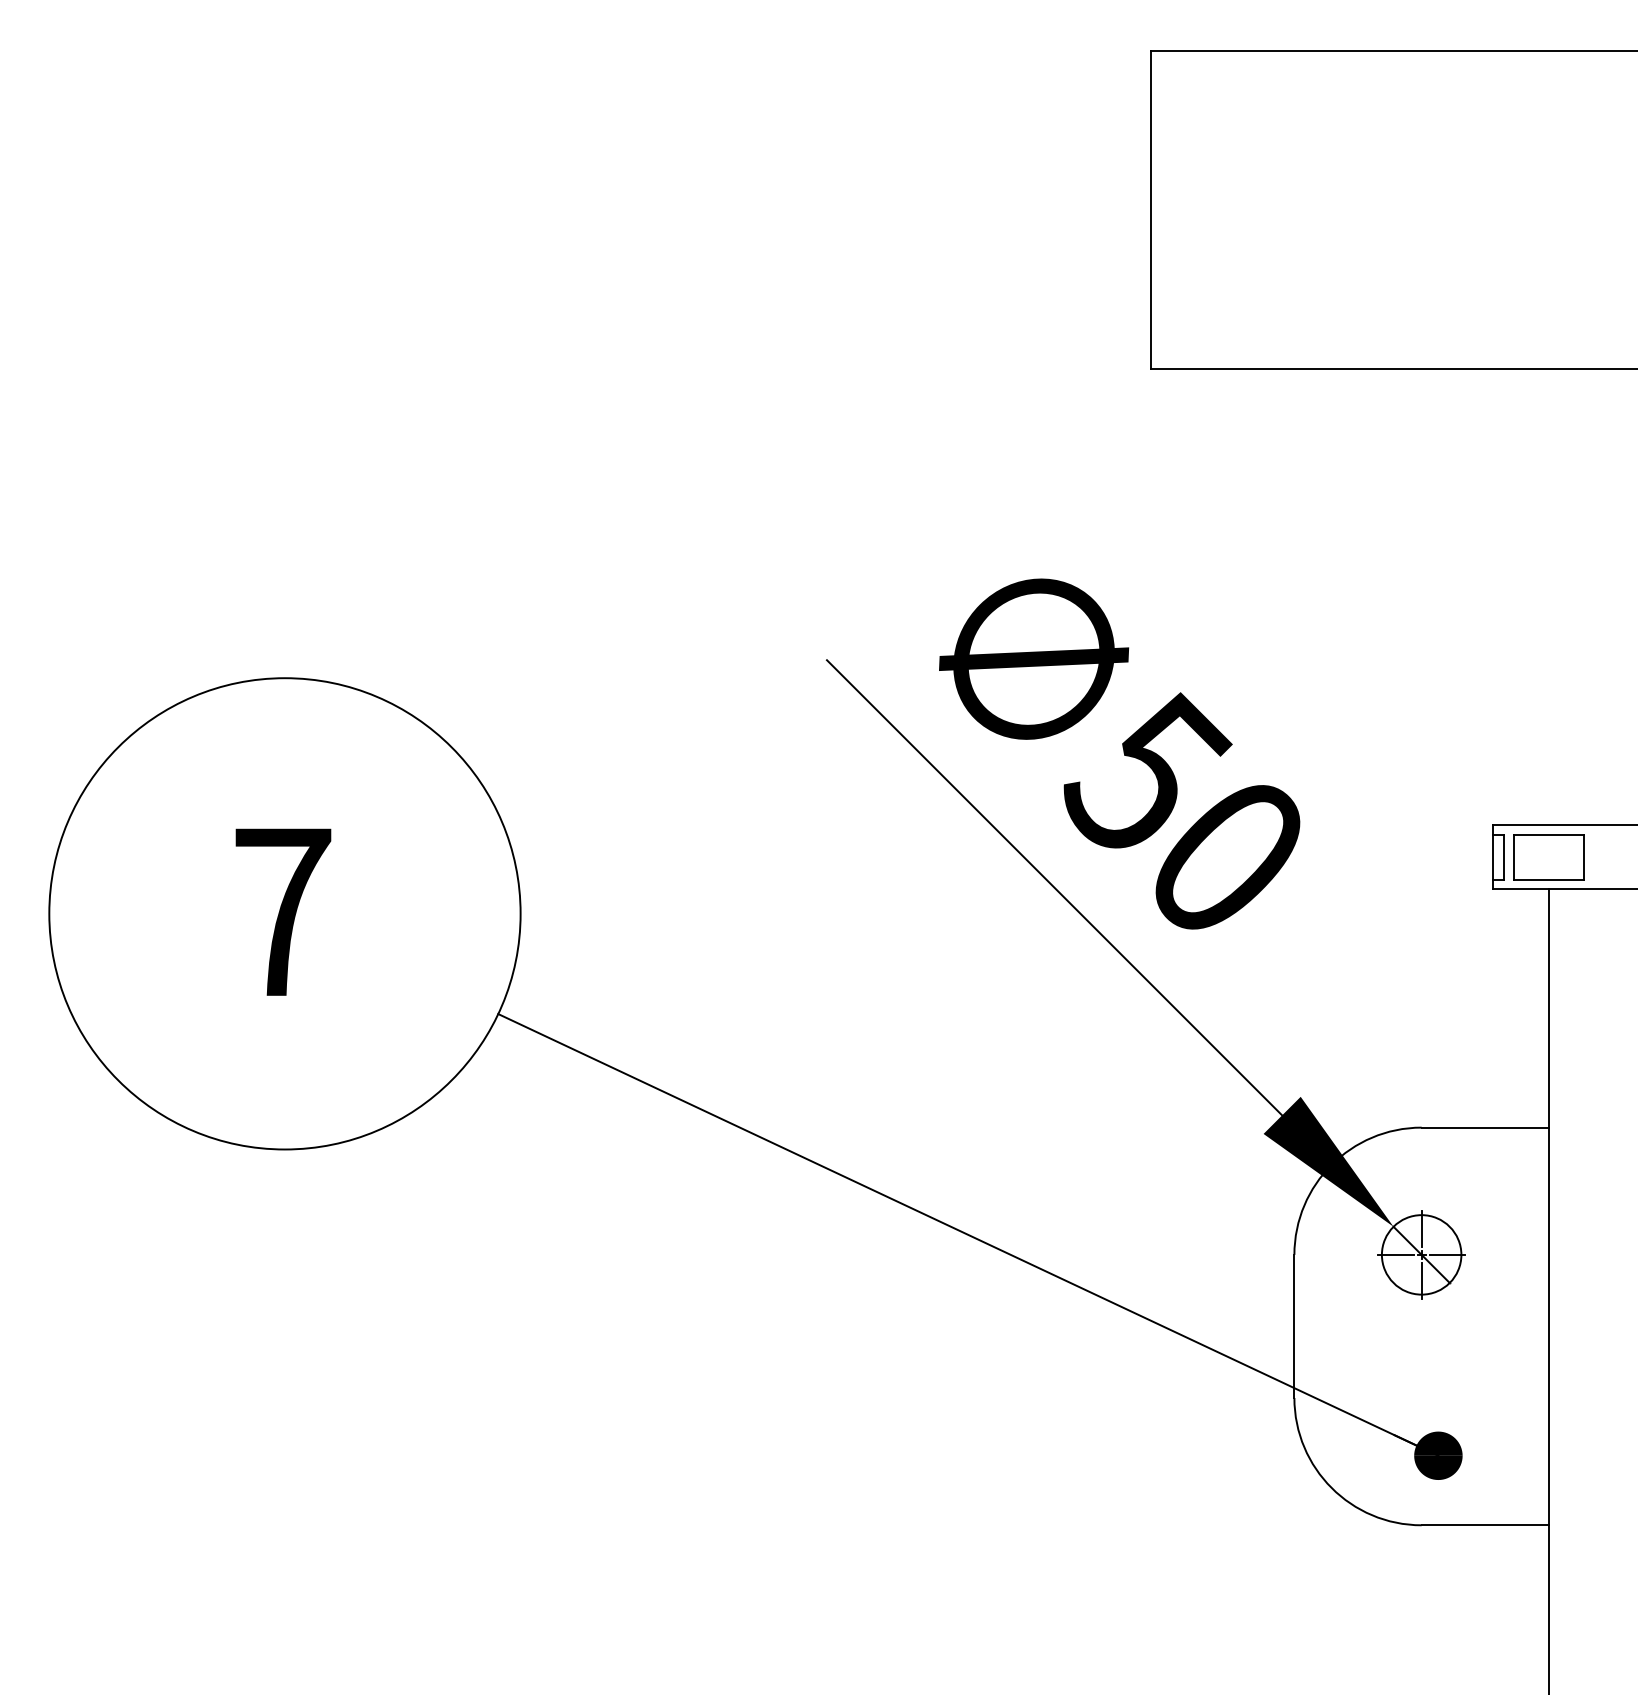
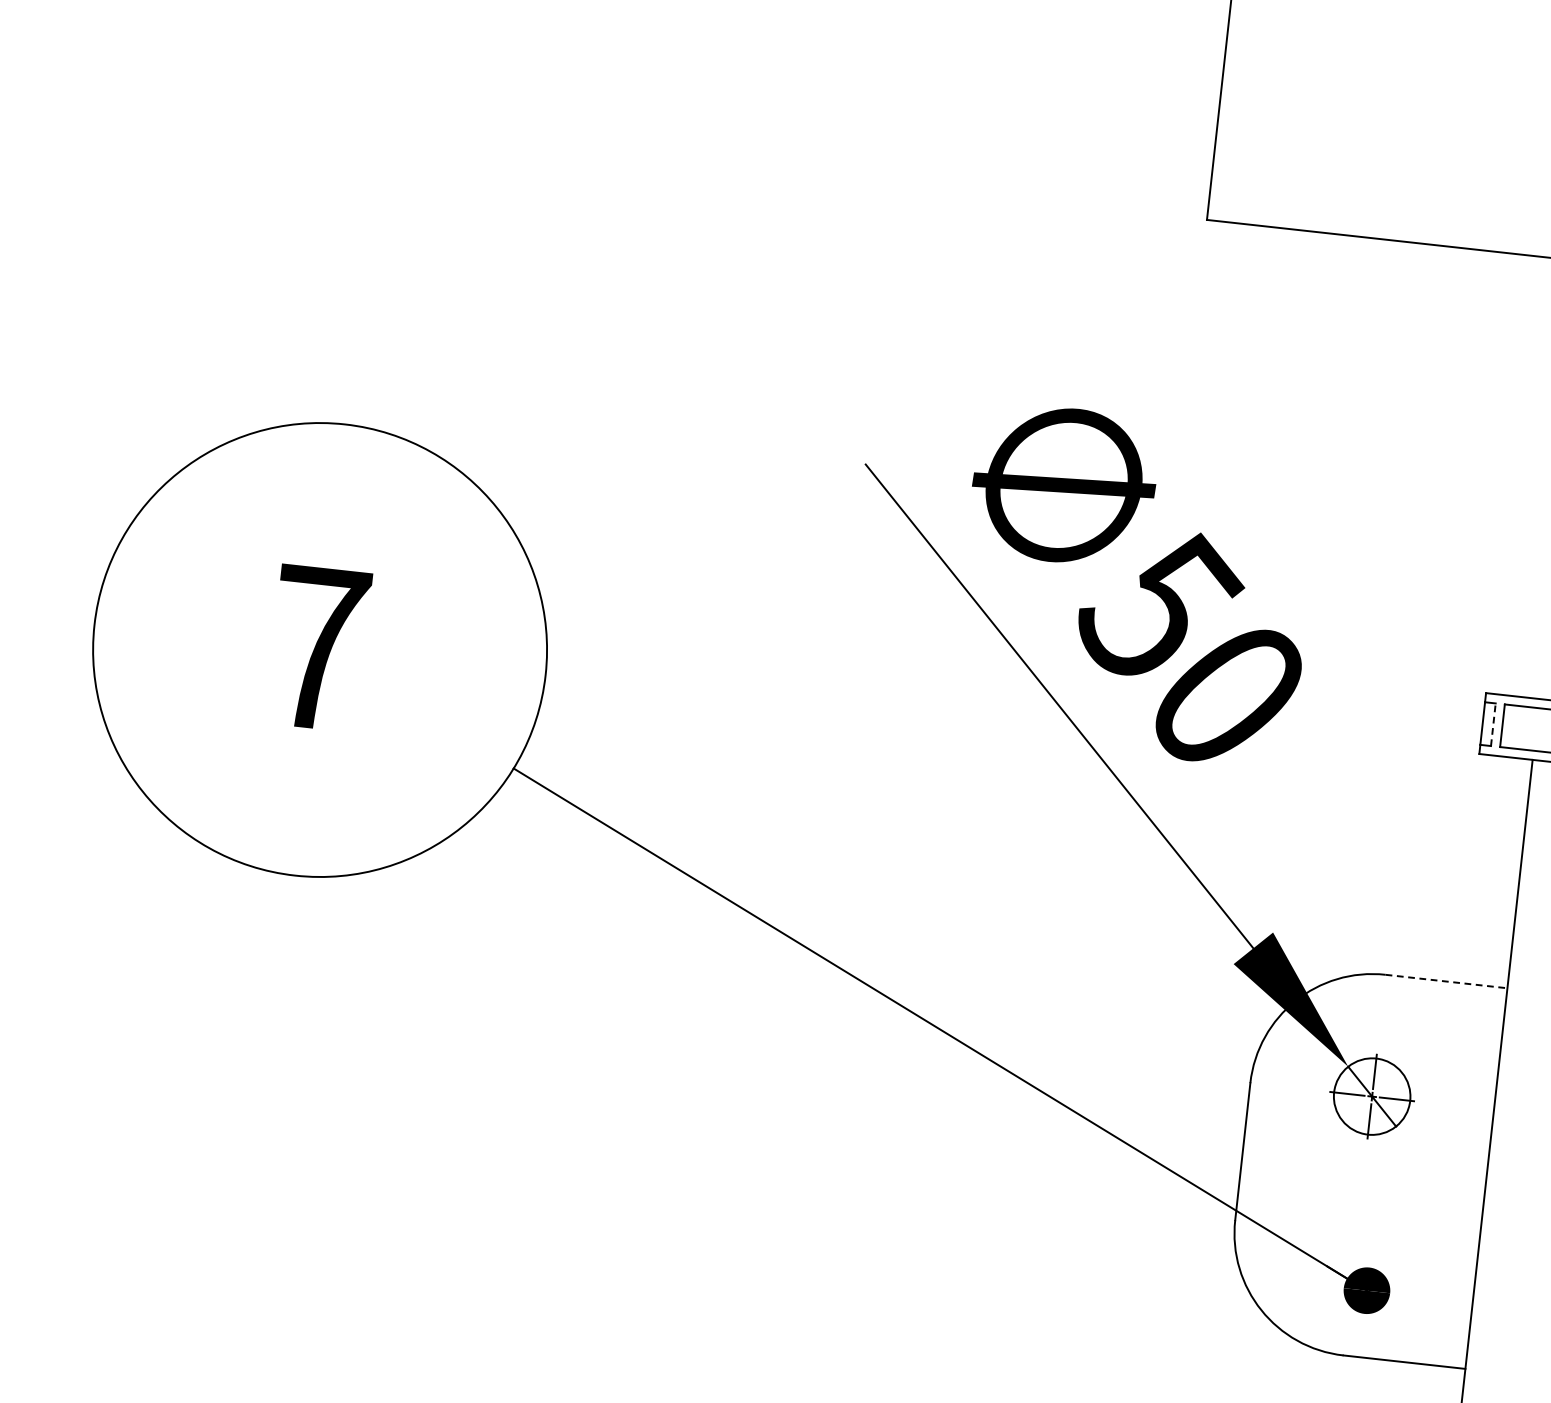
line: (1504, 856) -> (1493, 724), solid -> dashed
line: (1485, 1127) -> (1446, 981), solid -> dashed

